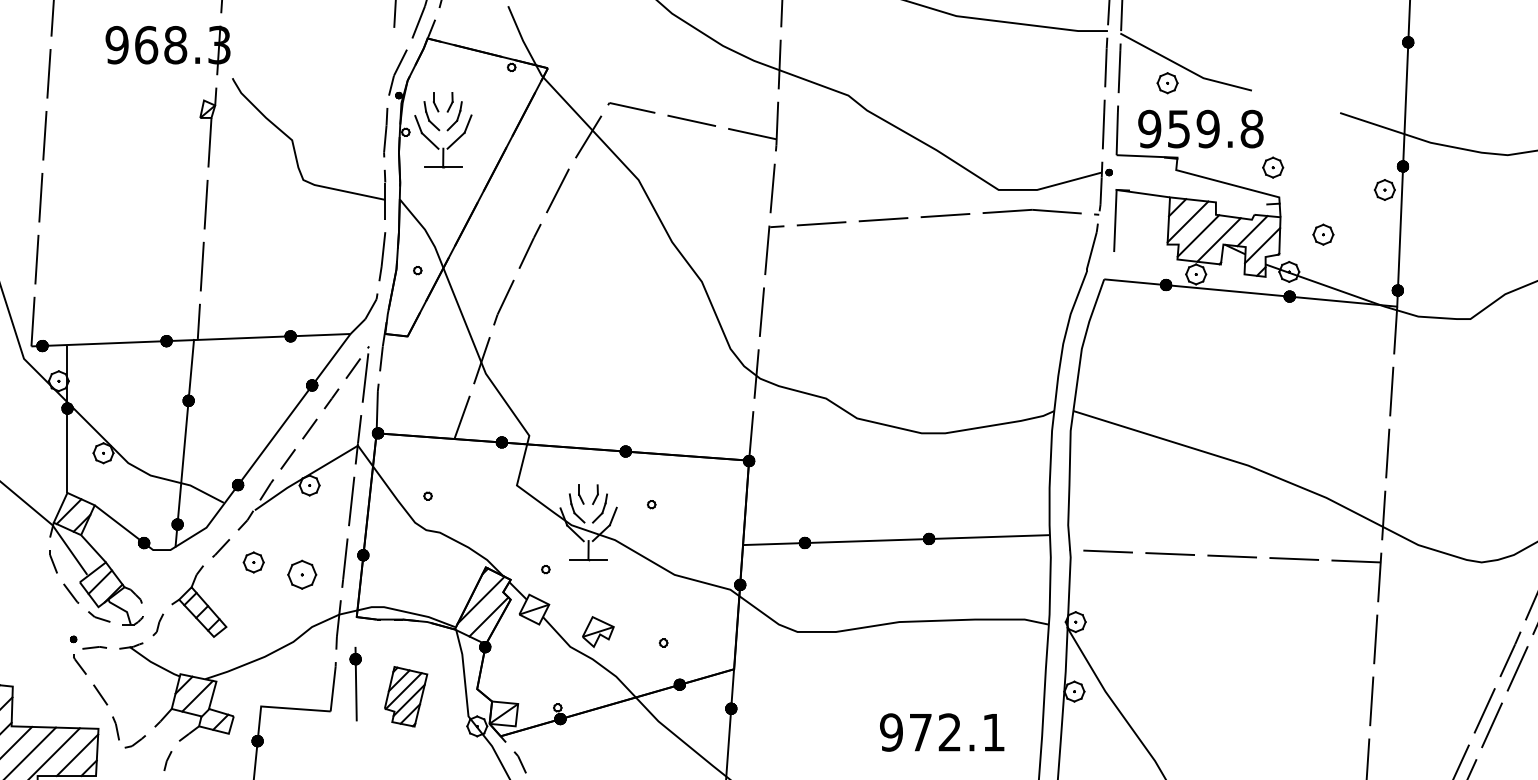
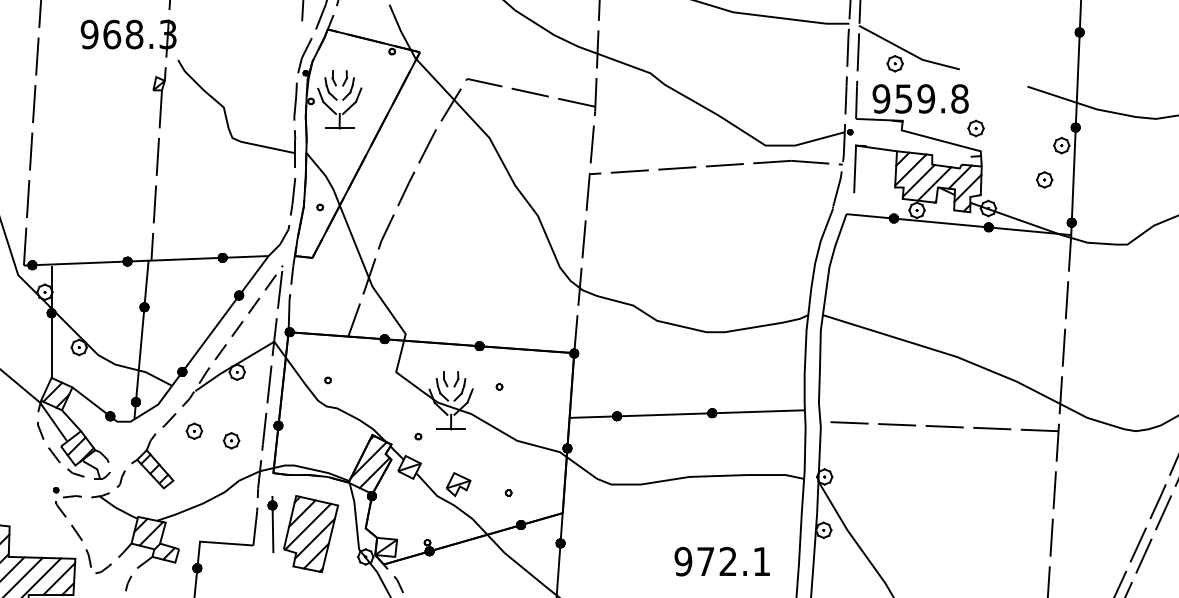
part: (1323, 234) -> (1044, 179), moved
part: (302, 574) -> (231, 440), size x0.71
part: (406, 697) -> (311, 534), size x1.67

